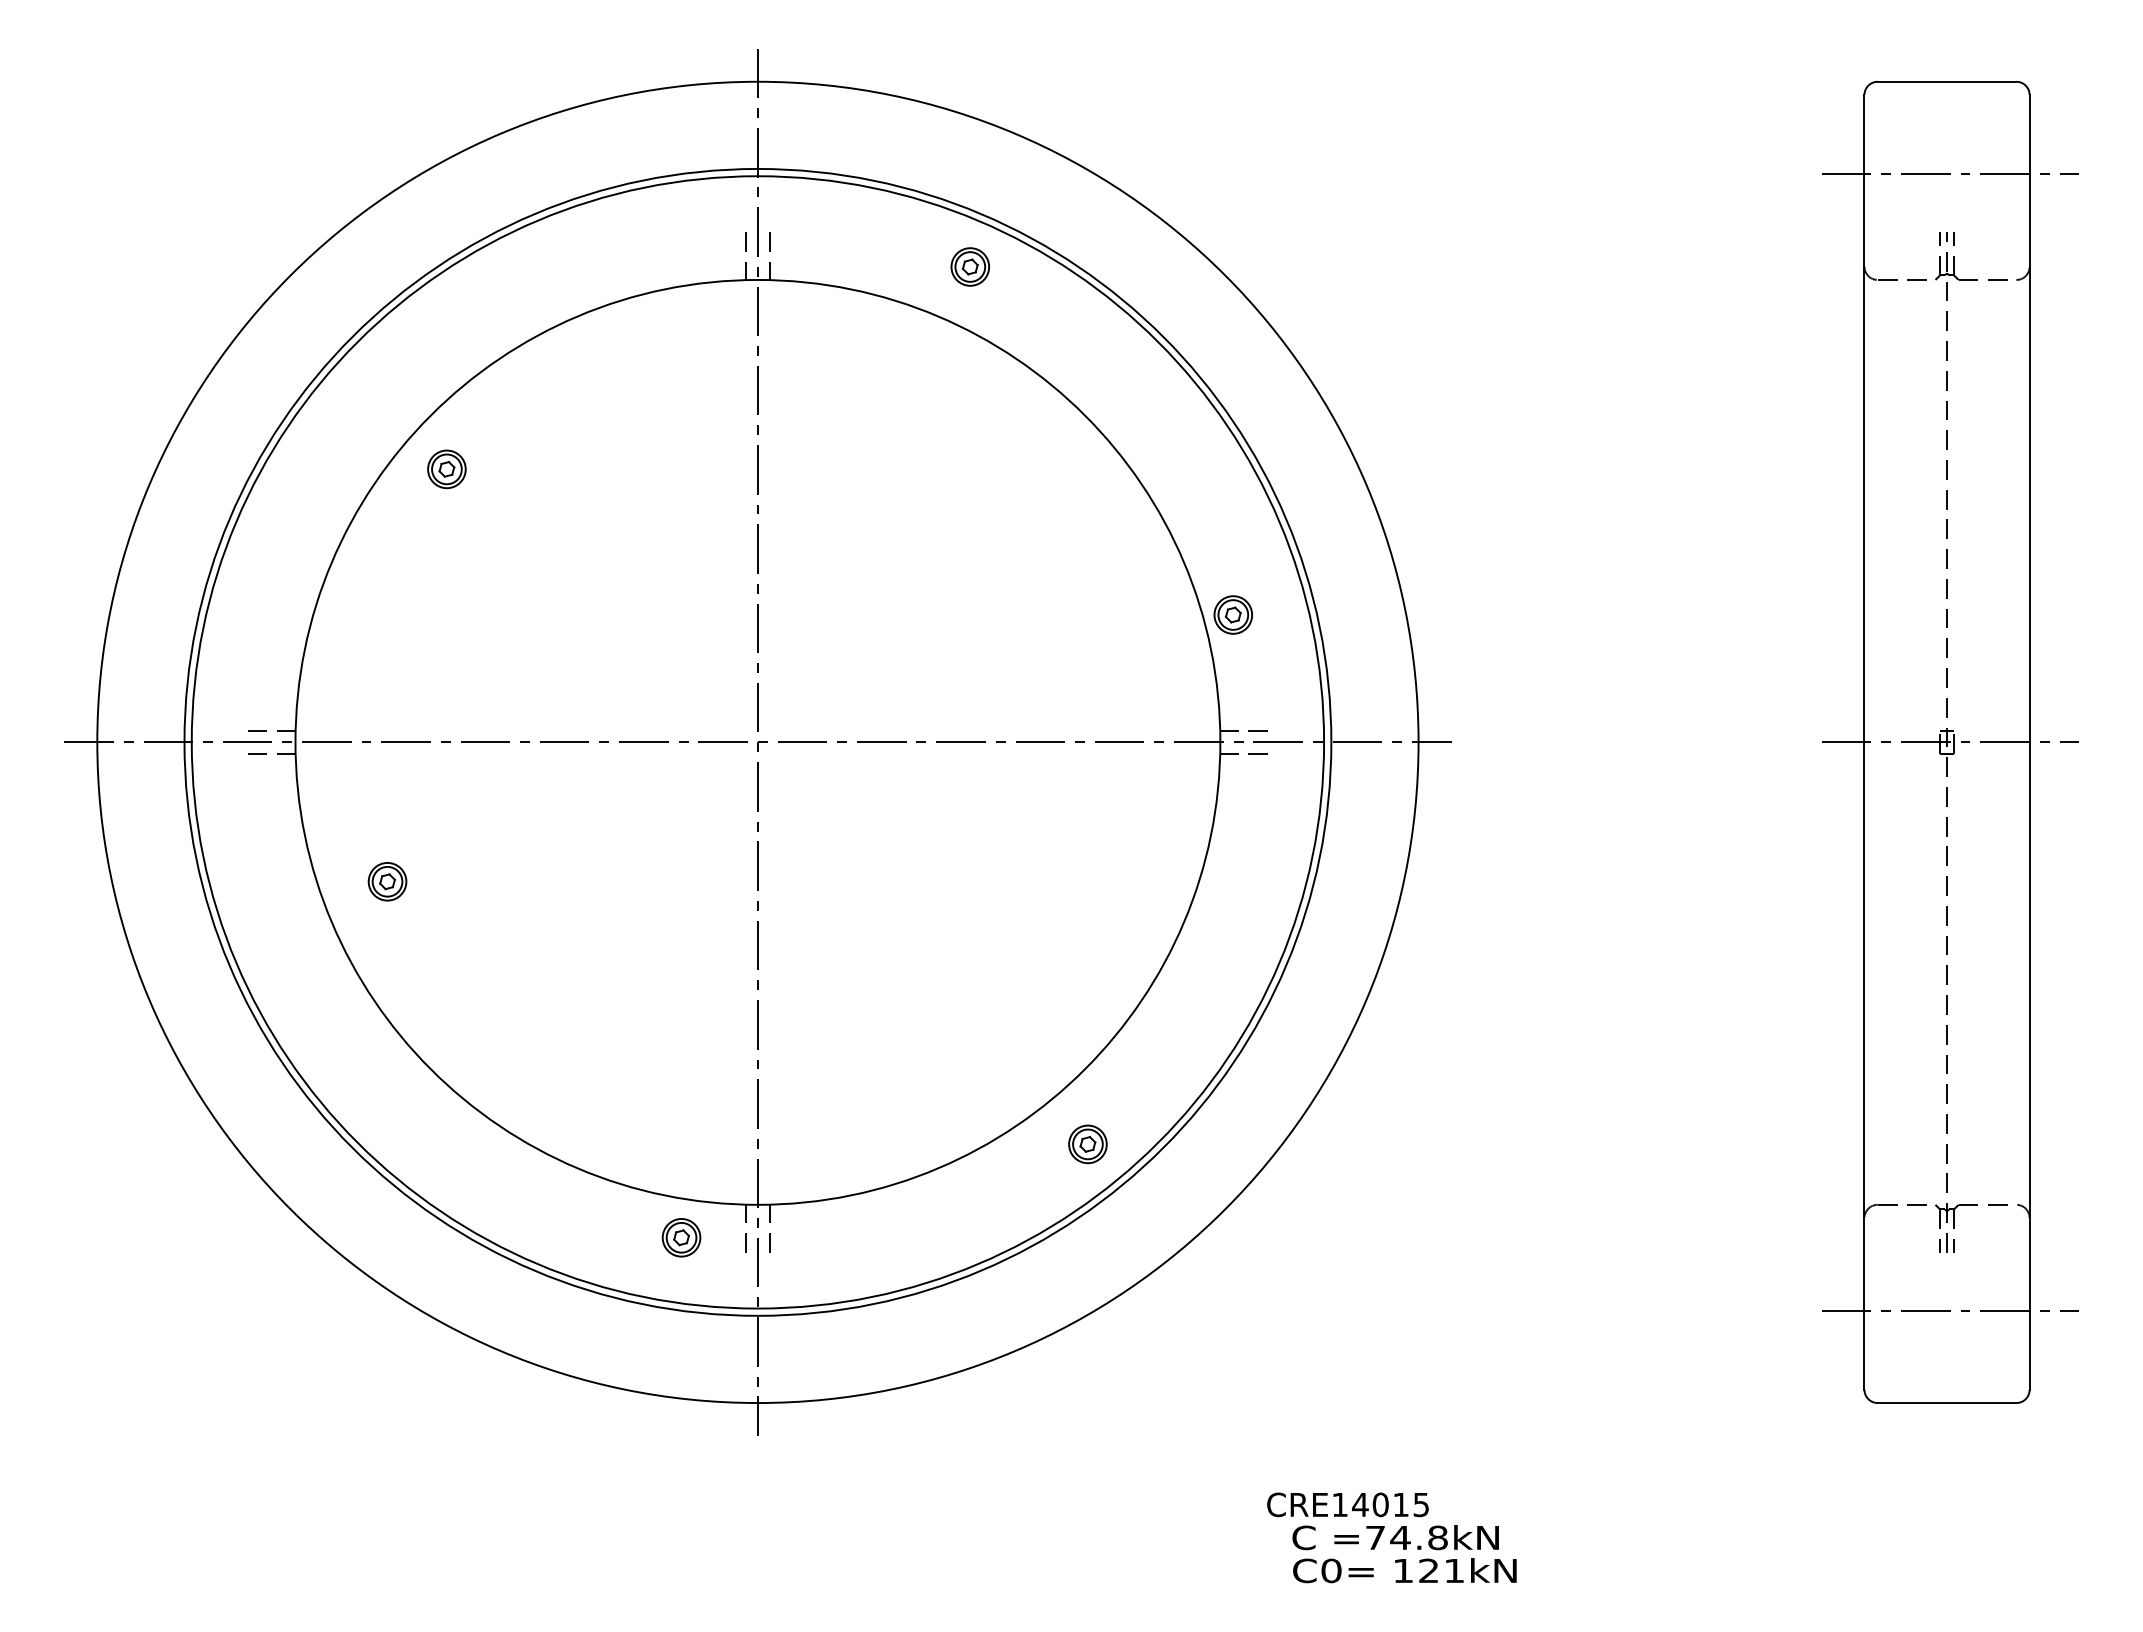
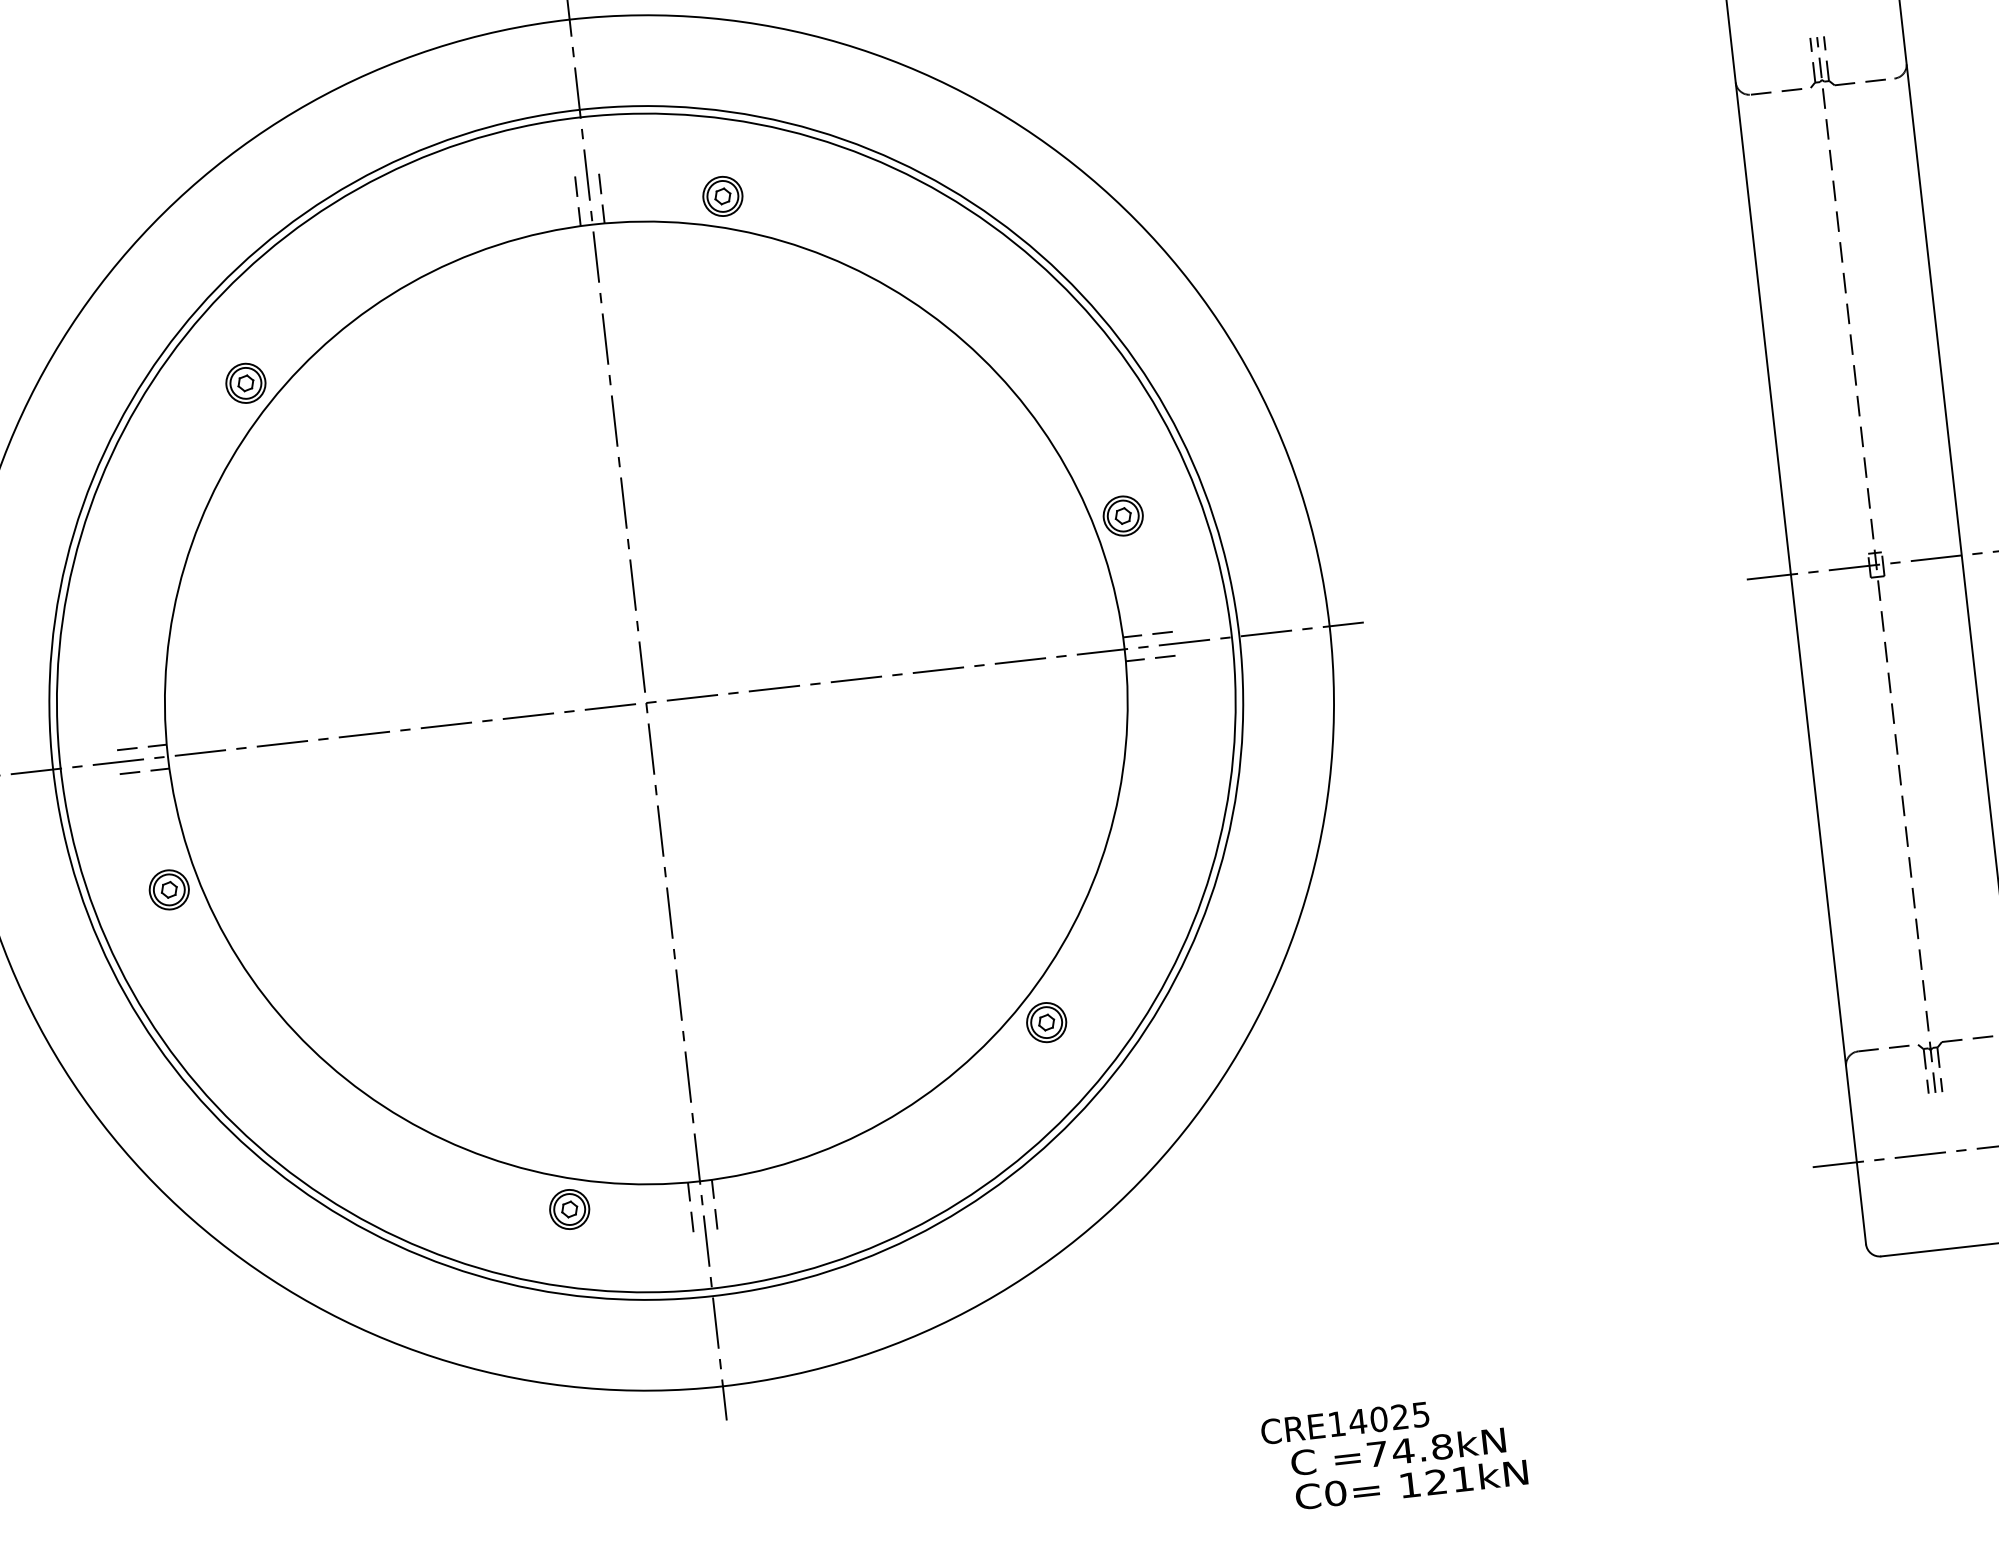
part: (969, 266) -> (722, 196), moved
part: (446, 469) -> (245, 383), moved
part: (387, 881) -> (169, 889), moved
part: (1087, 1144) -> (1046, 1022), moved
part: (681, 1237) -> (569, 1209), moved
text: (1400, 1504) -> (1399, 1416), CRE14015 -> CRE14025

